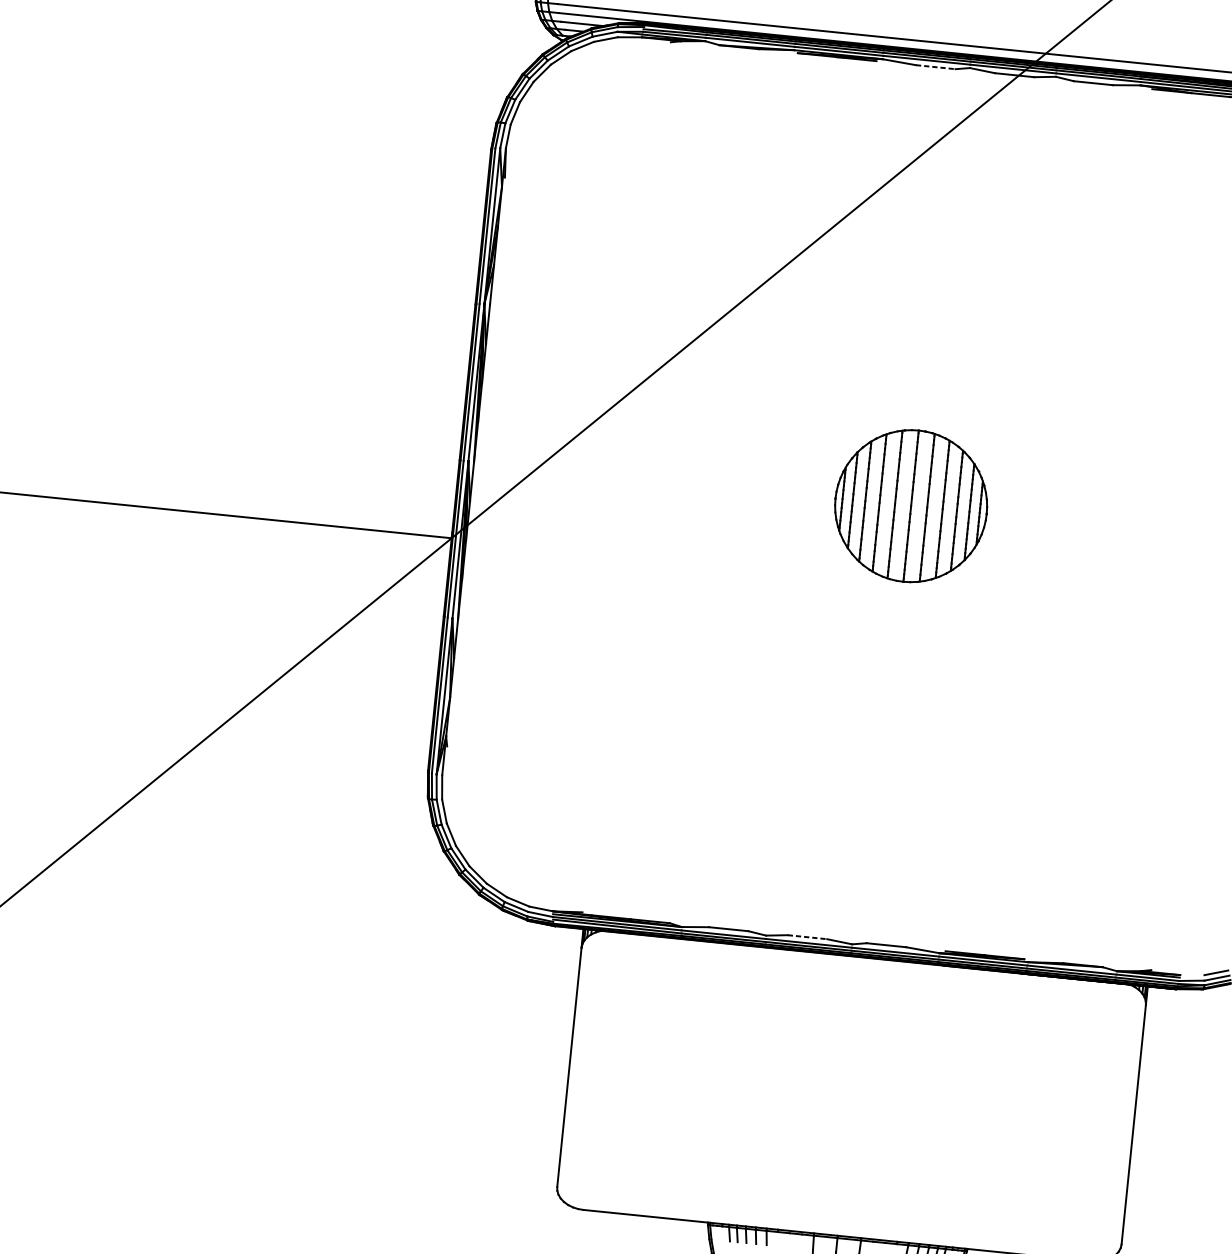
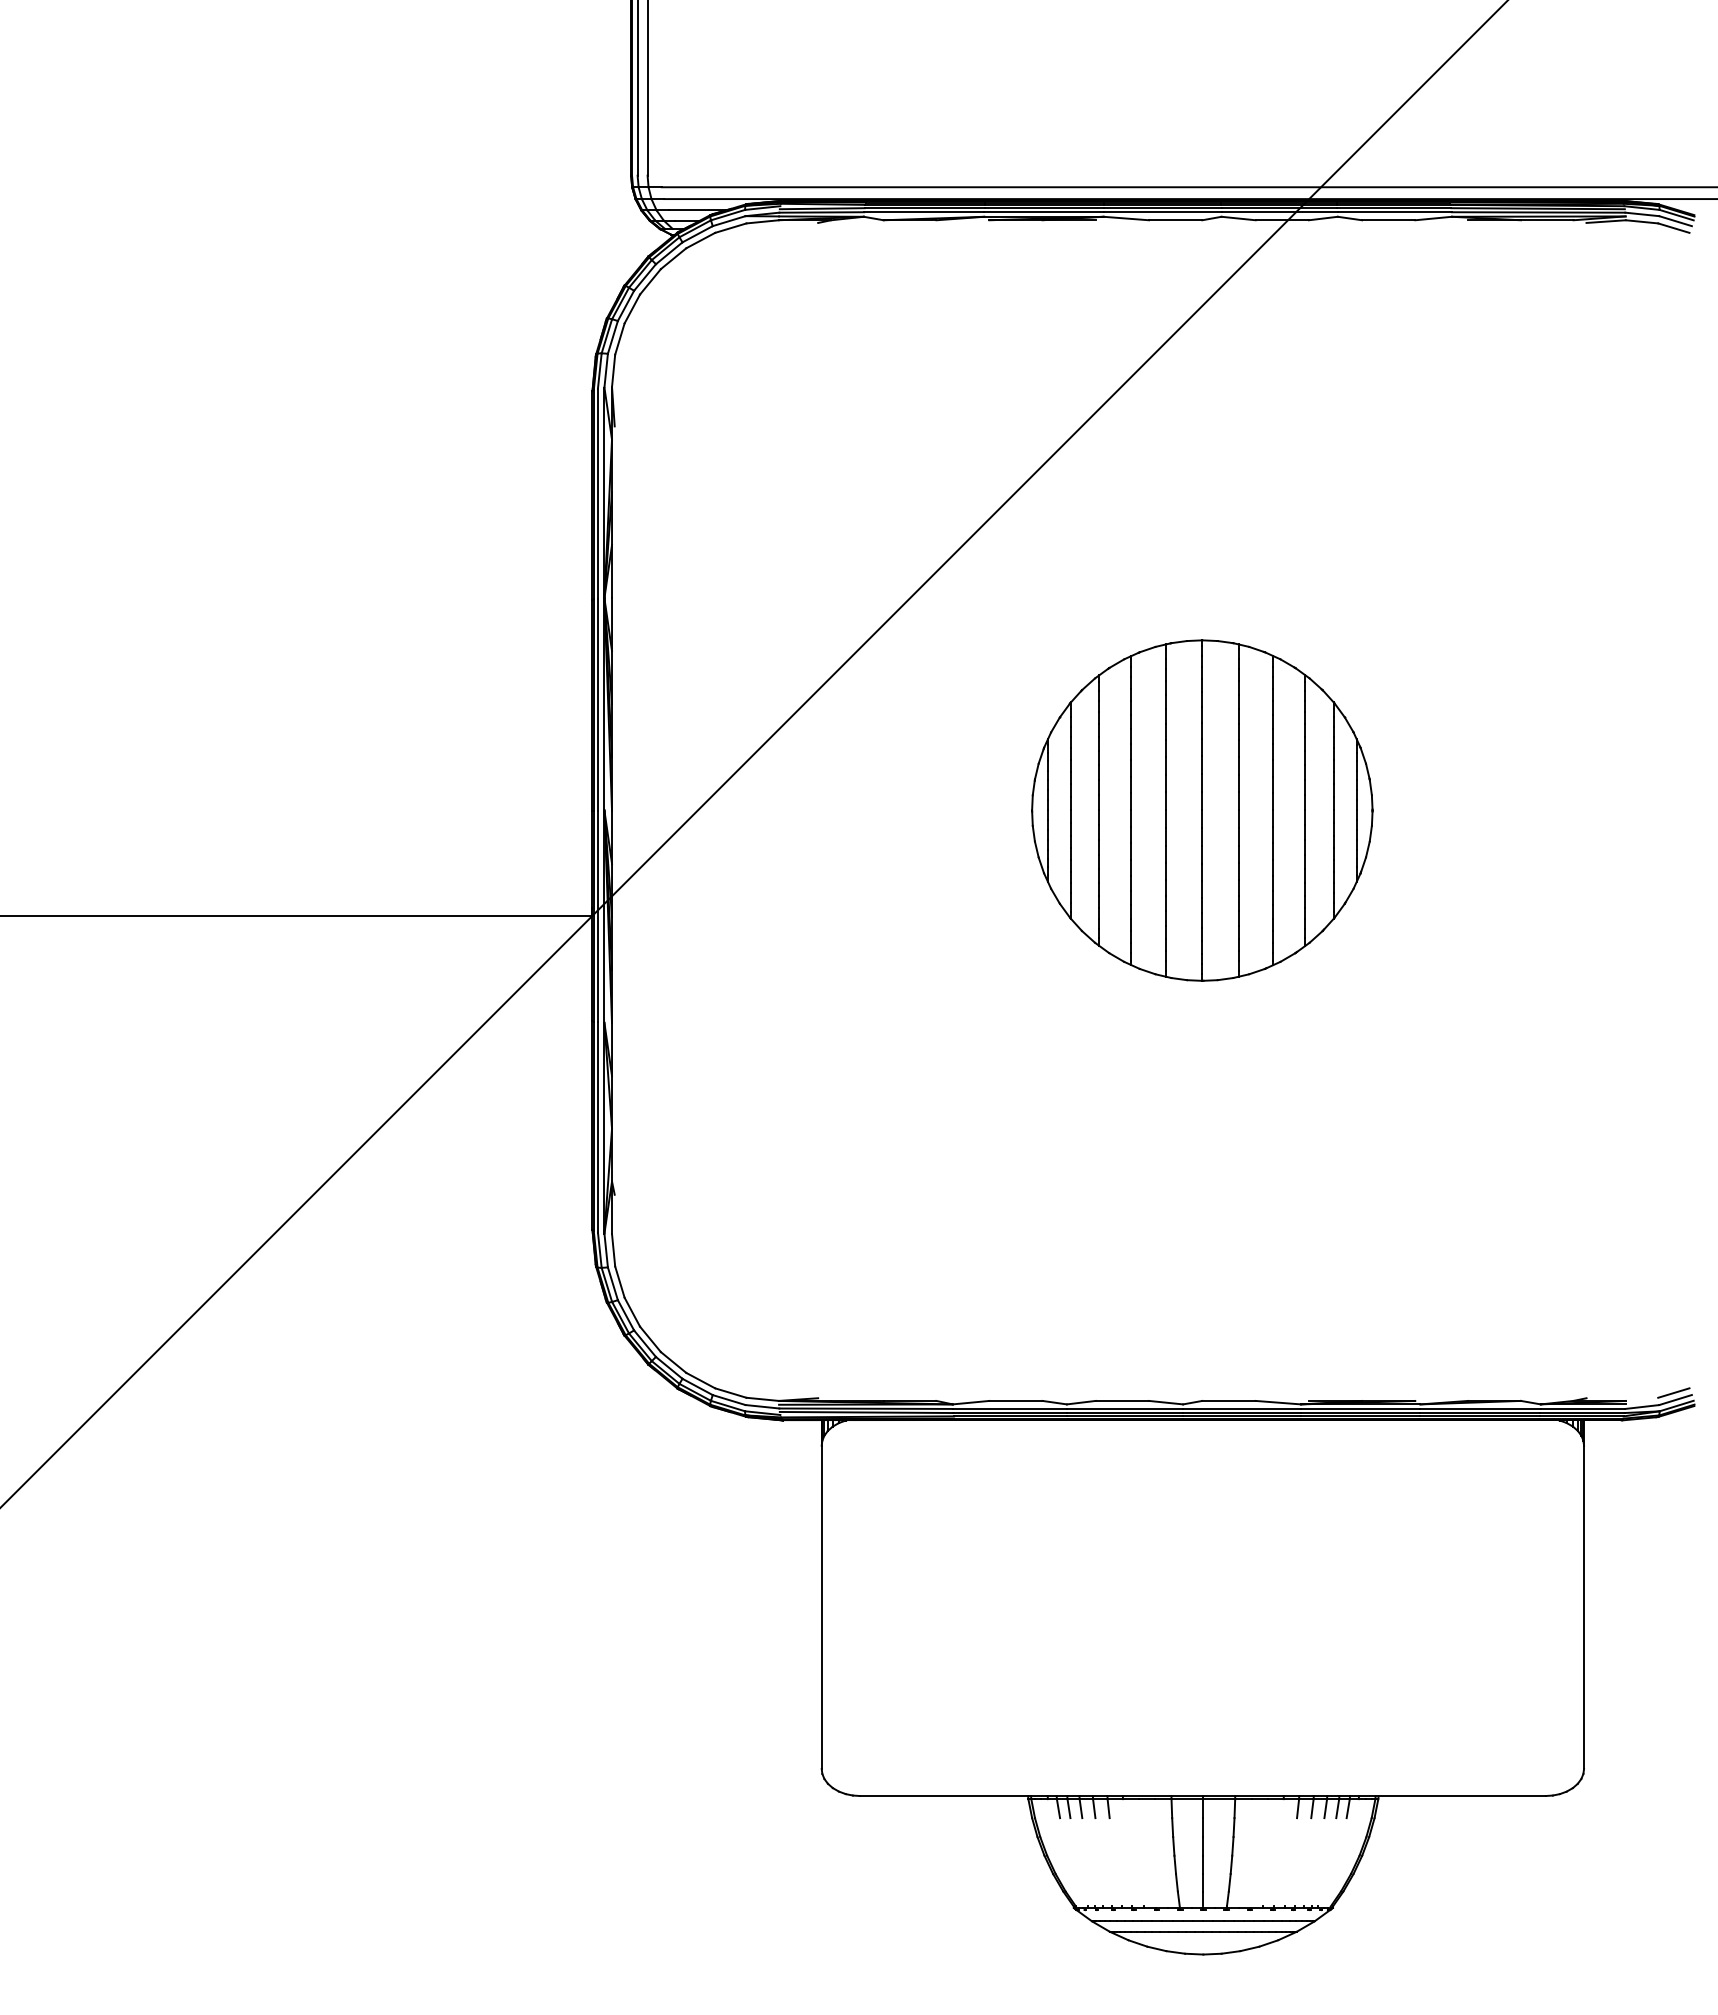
line: (935, 67) -> (1175, 220), dashed -> solid
part: (911, 506) -> (1202, 810), size x1.67
line: (807, 936) -> (1122, 1400), dashed -> solid

